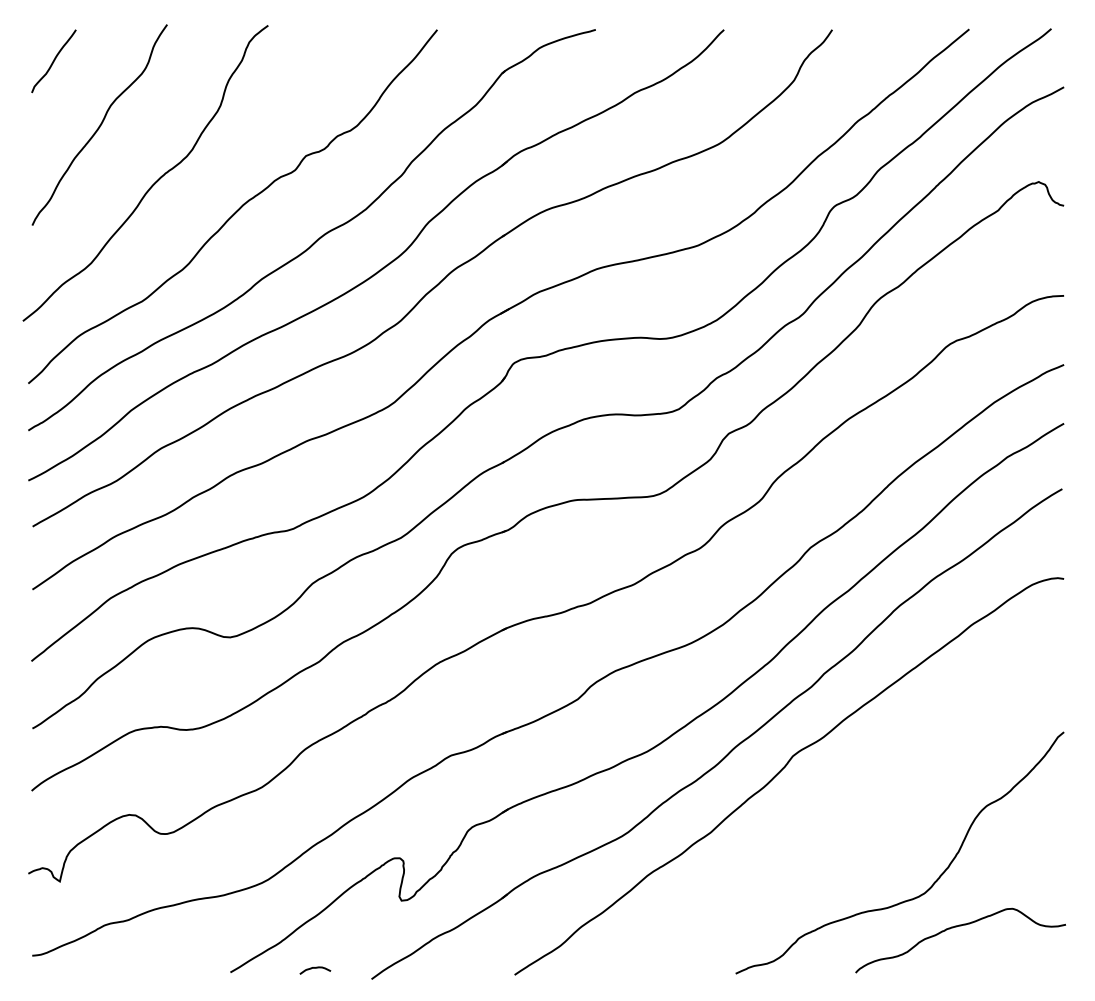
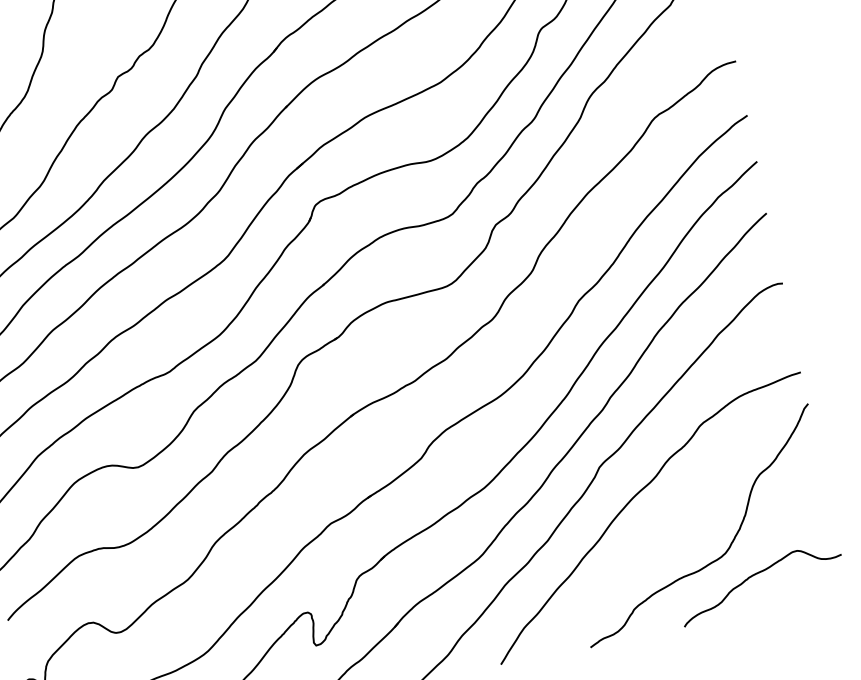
curve: (824, 804) -> (632, 500), added

